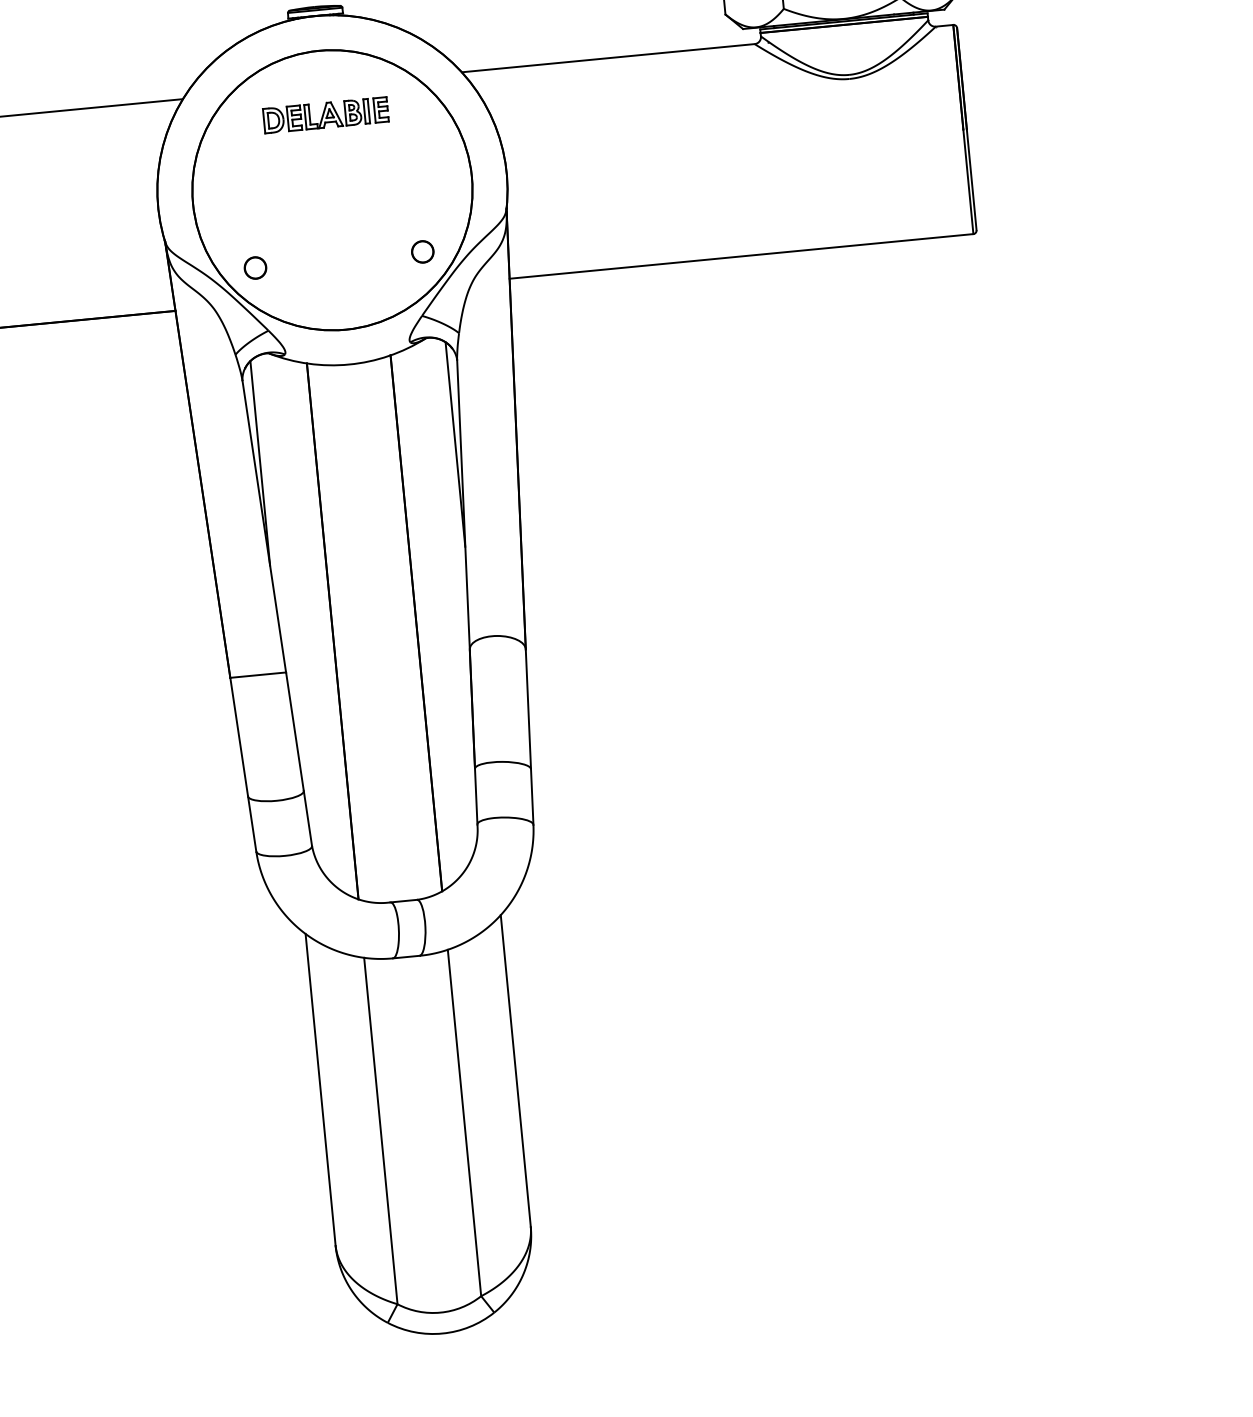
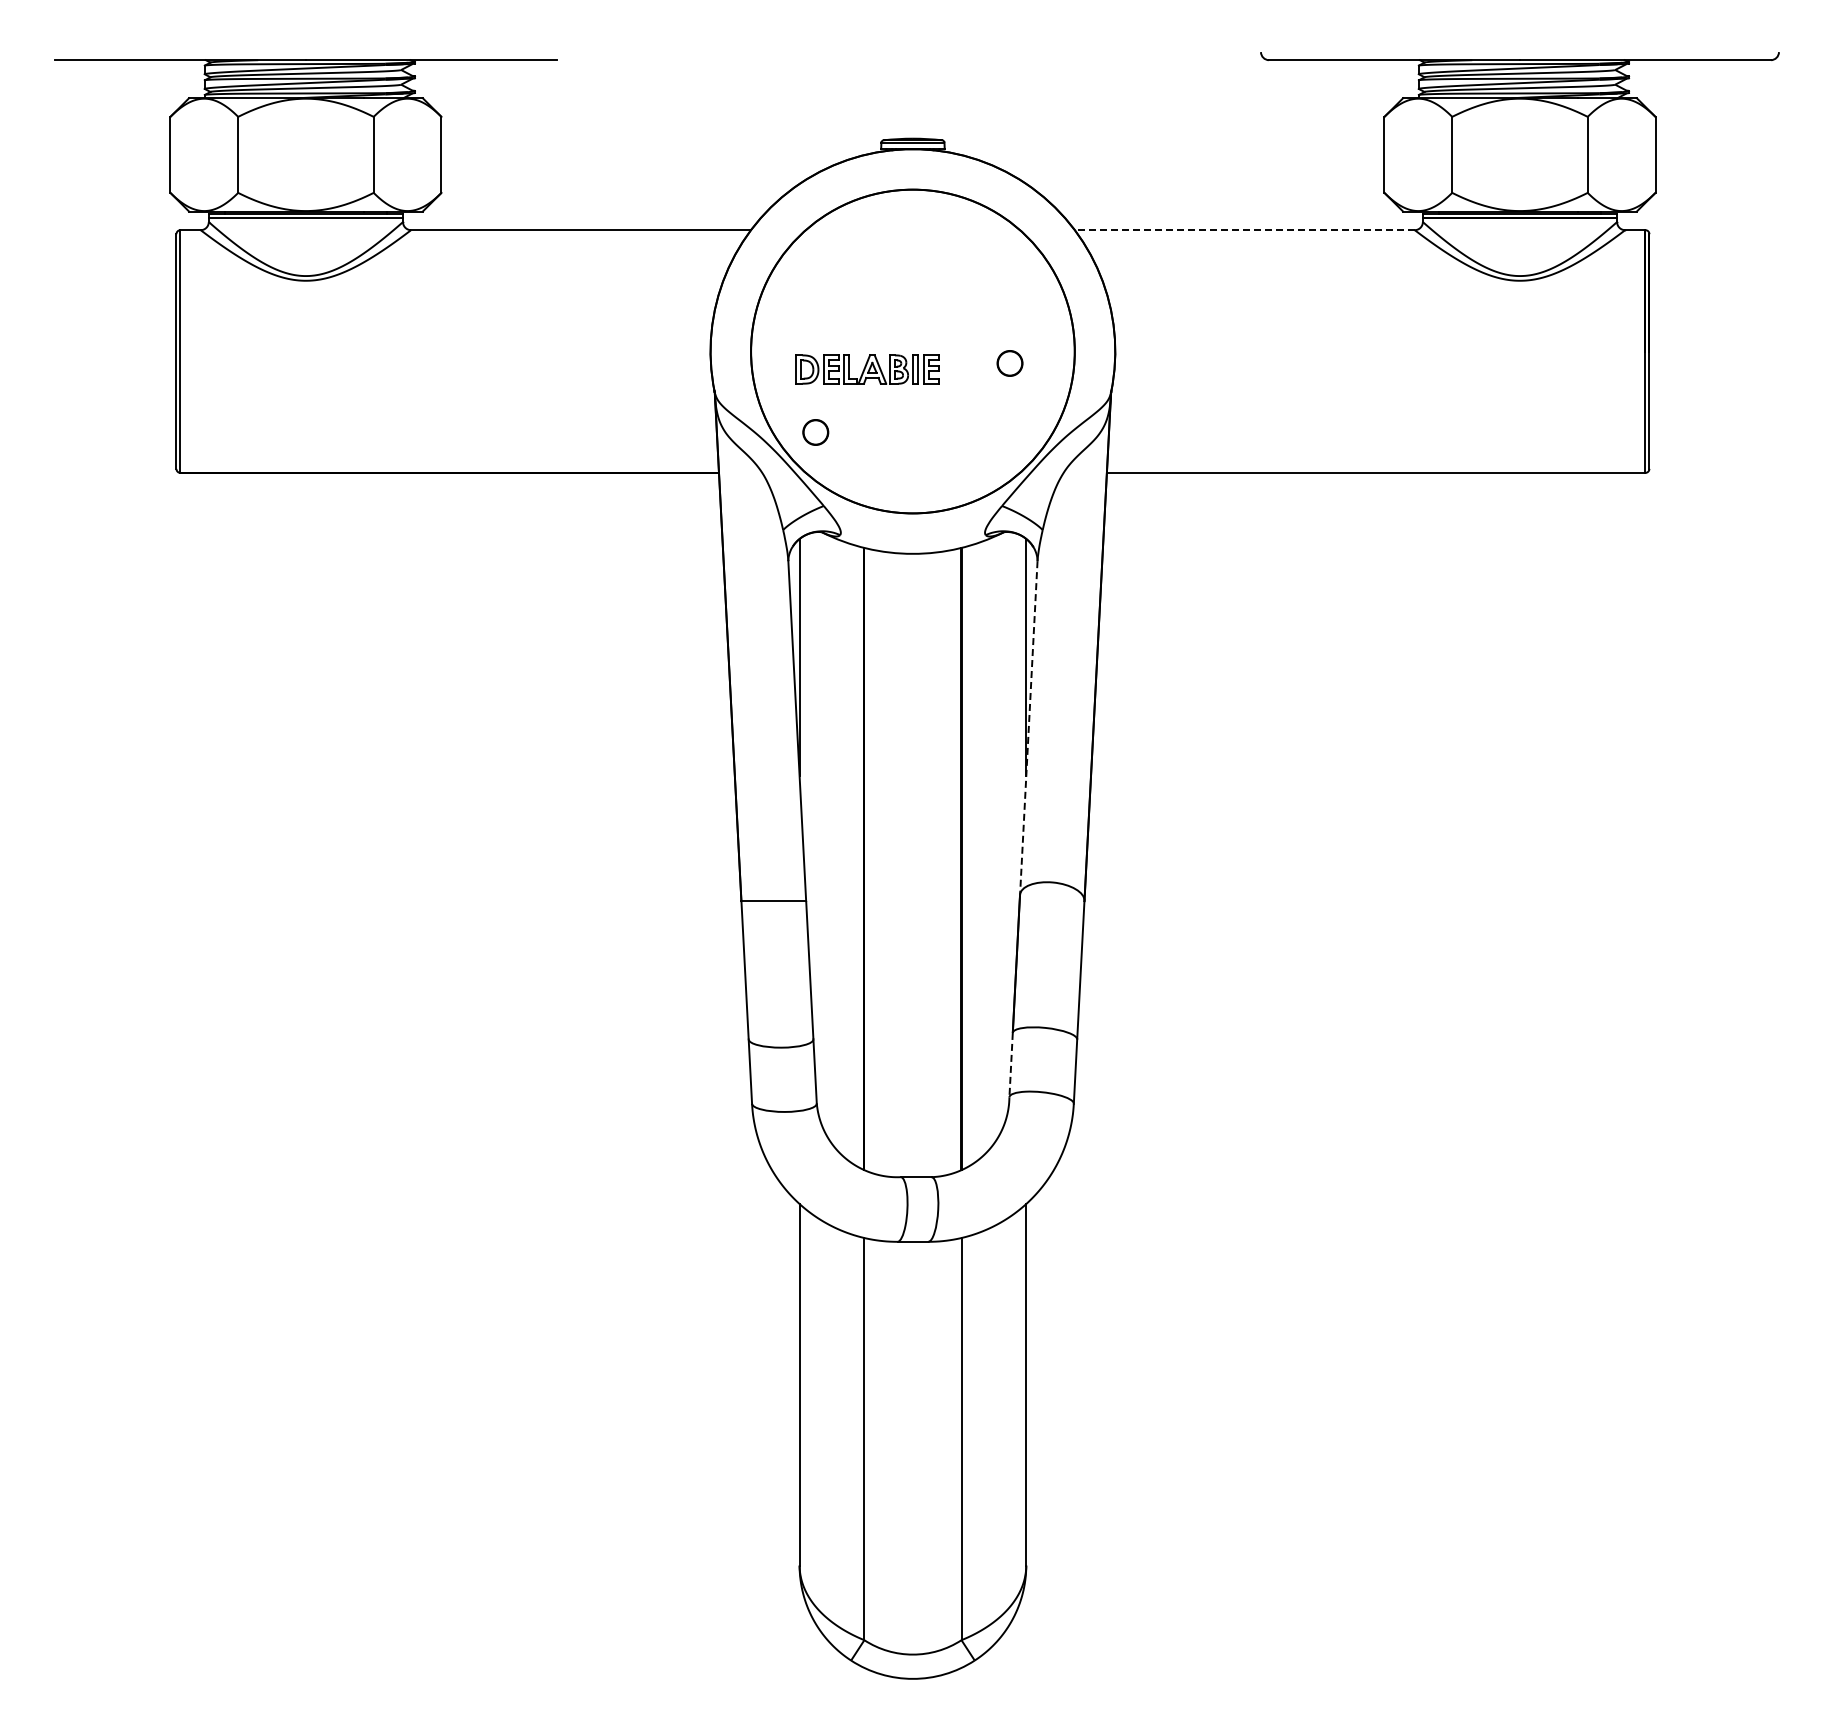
line: (608, 58) -> (1244, 230), solid -> dashed
part: (325, 115) -> (867, 369), moved
circle: (422, 251) -> (1009, 363), moved
line: (463, 505) -> (1028, 728), solid -> dashed
line: (476, 797) -> (1011, 1065), solid -> dashed

